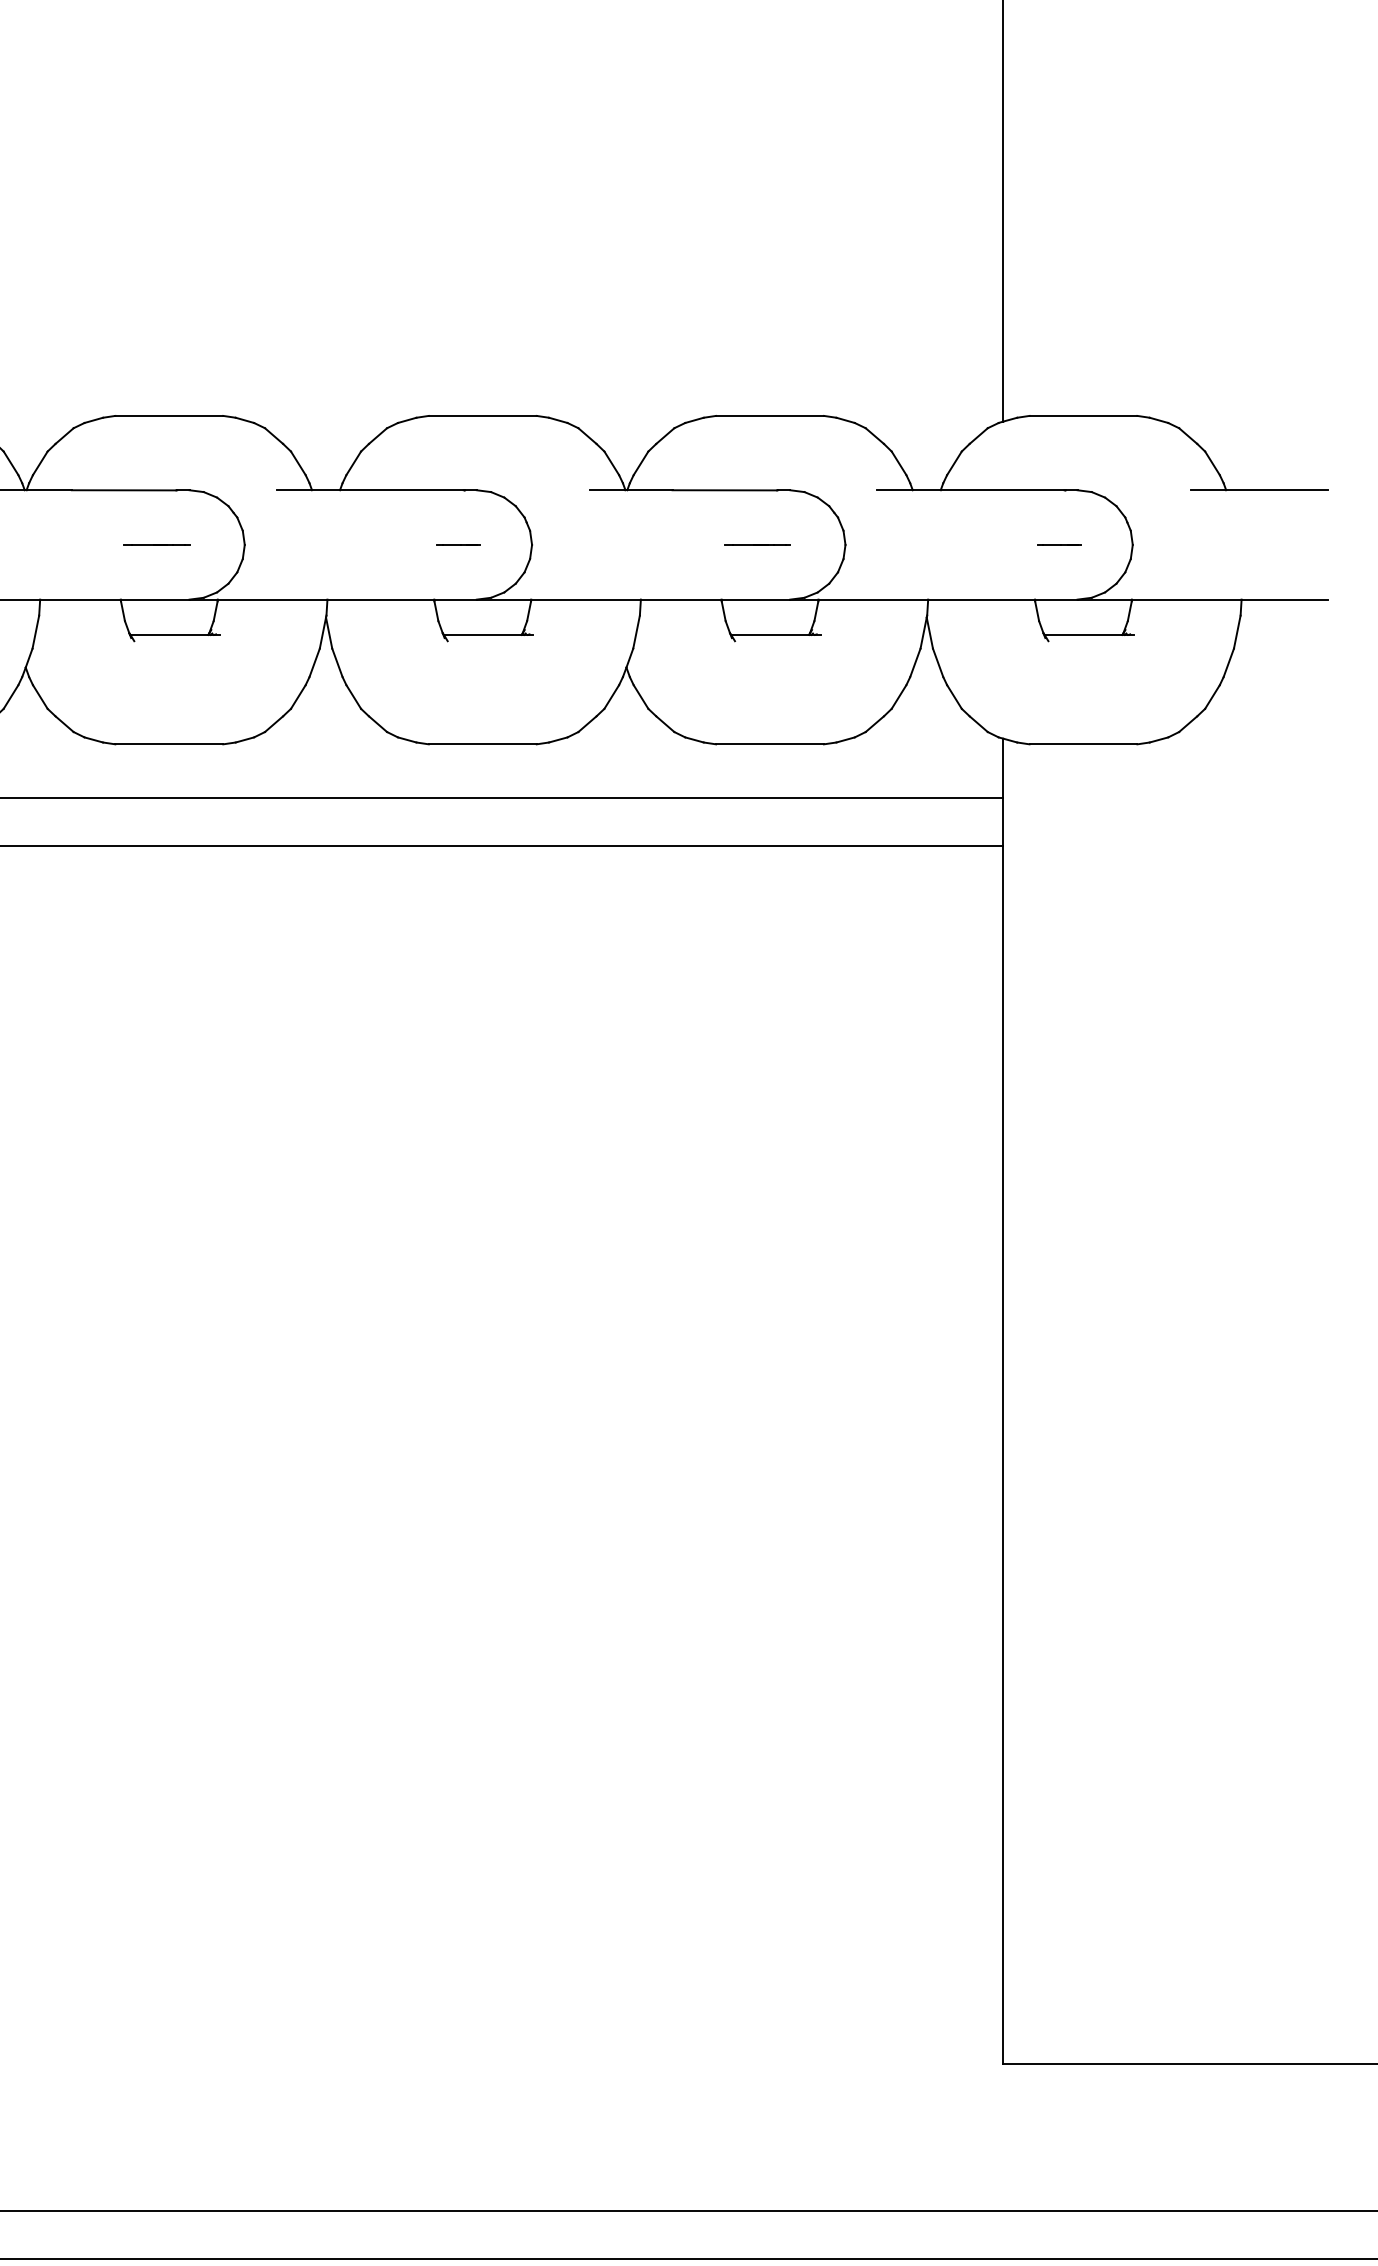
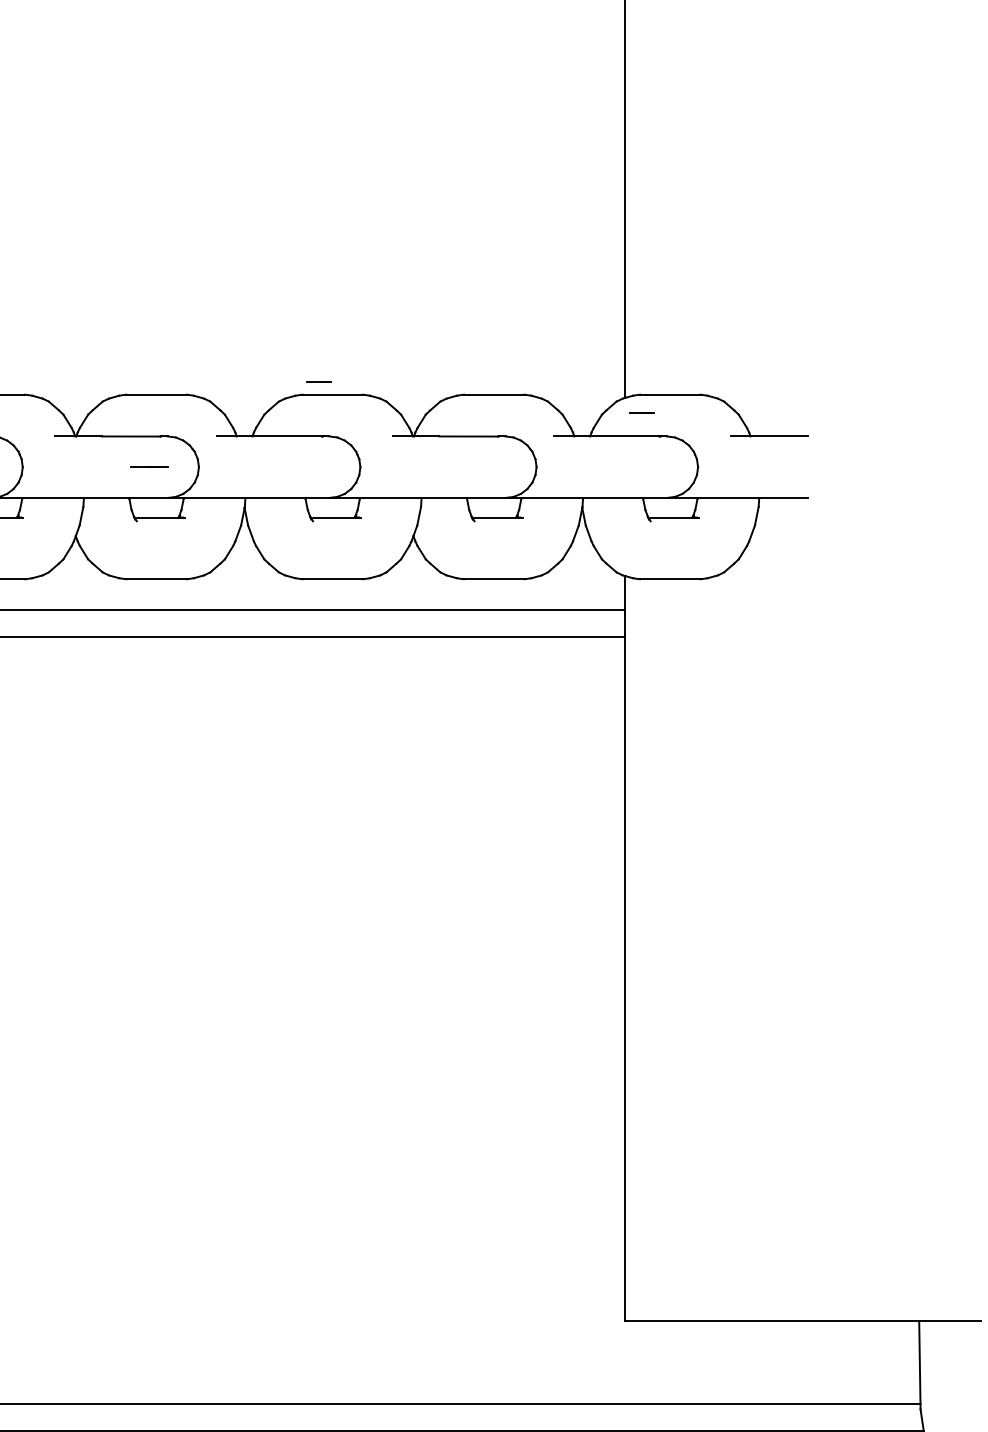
line: (457, 543) -> (318, 381), moved
line: (758, 543) -> (487, 466), removed
line: (1058, 543) -> (641, 412), moved

